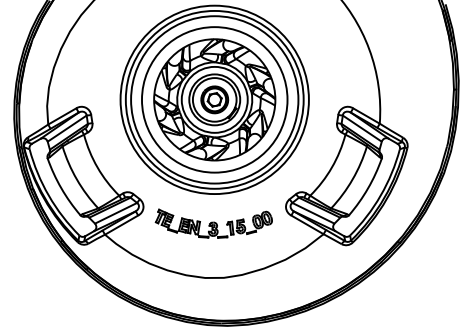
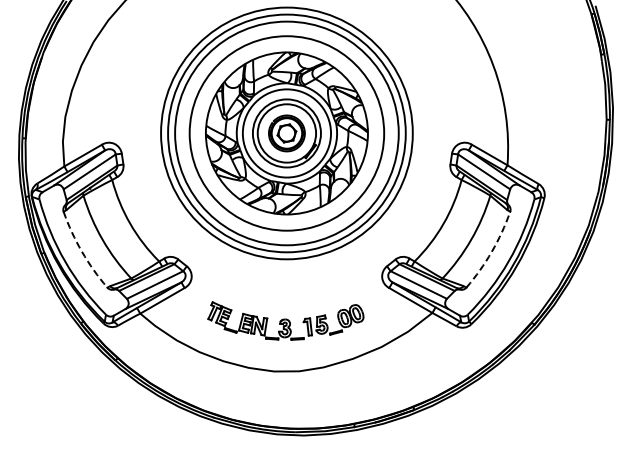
arc: (61, 188) -> (82, 251), solid -> dashed
arc: (367, 188) -> (491, 251), solid -> dashed
part: (213, 223) -> (285, 320), moved

